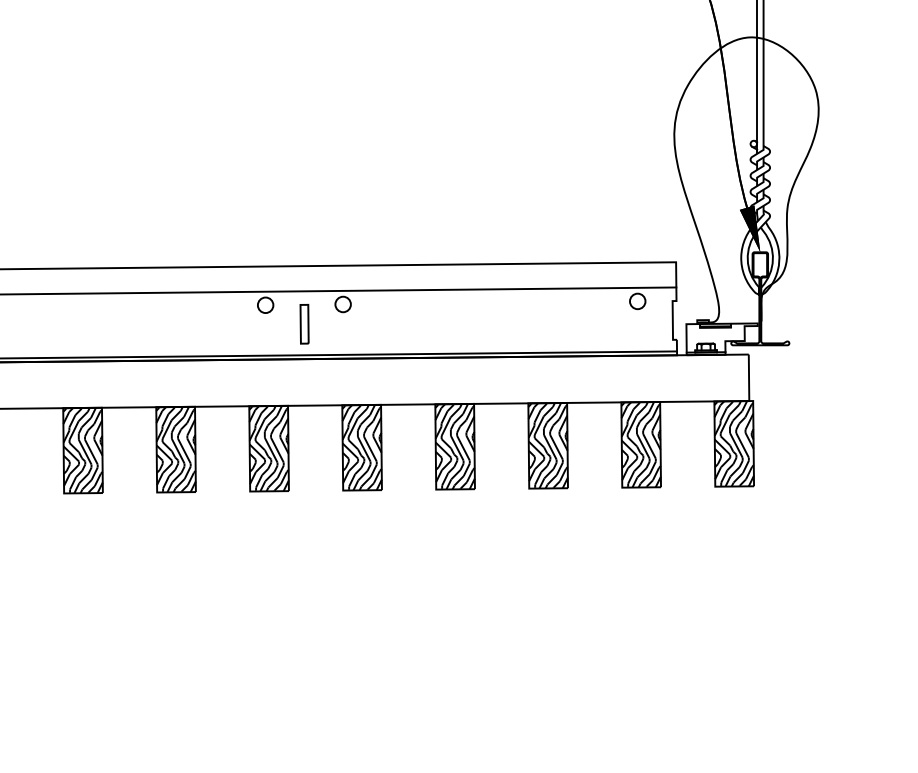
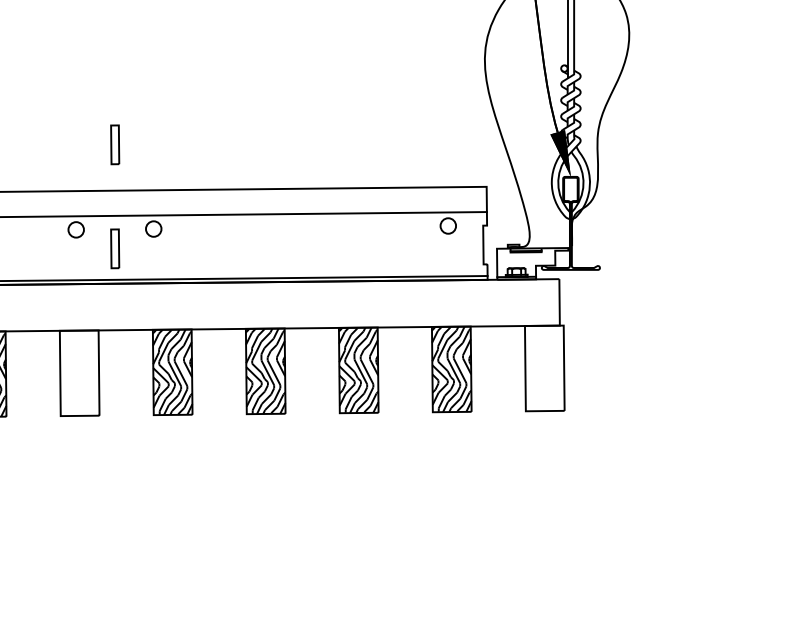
part: (304, 220) -> (115, 145), added
hatch: (733, 443) -> (544, 368), removed
hatch: (268, 448) -> (79, 373), removed

